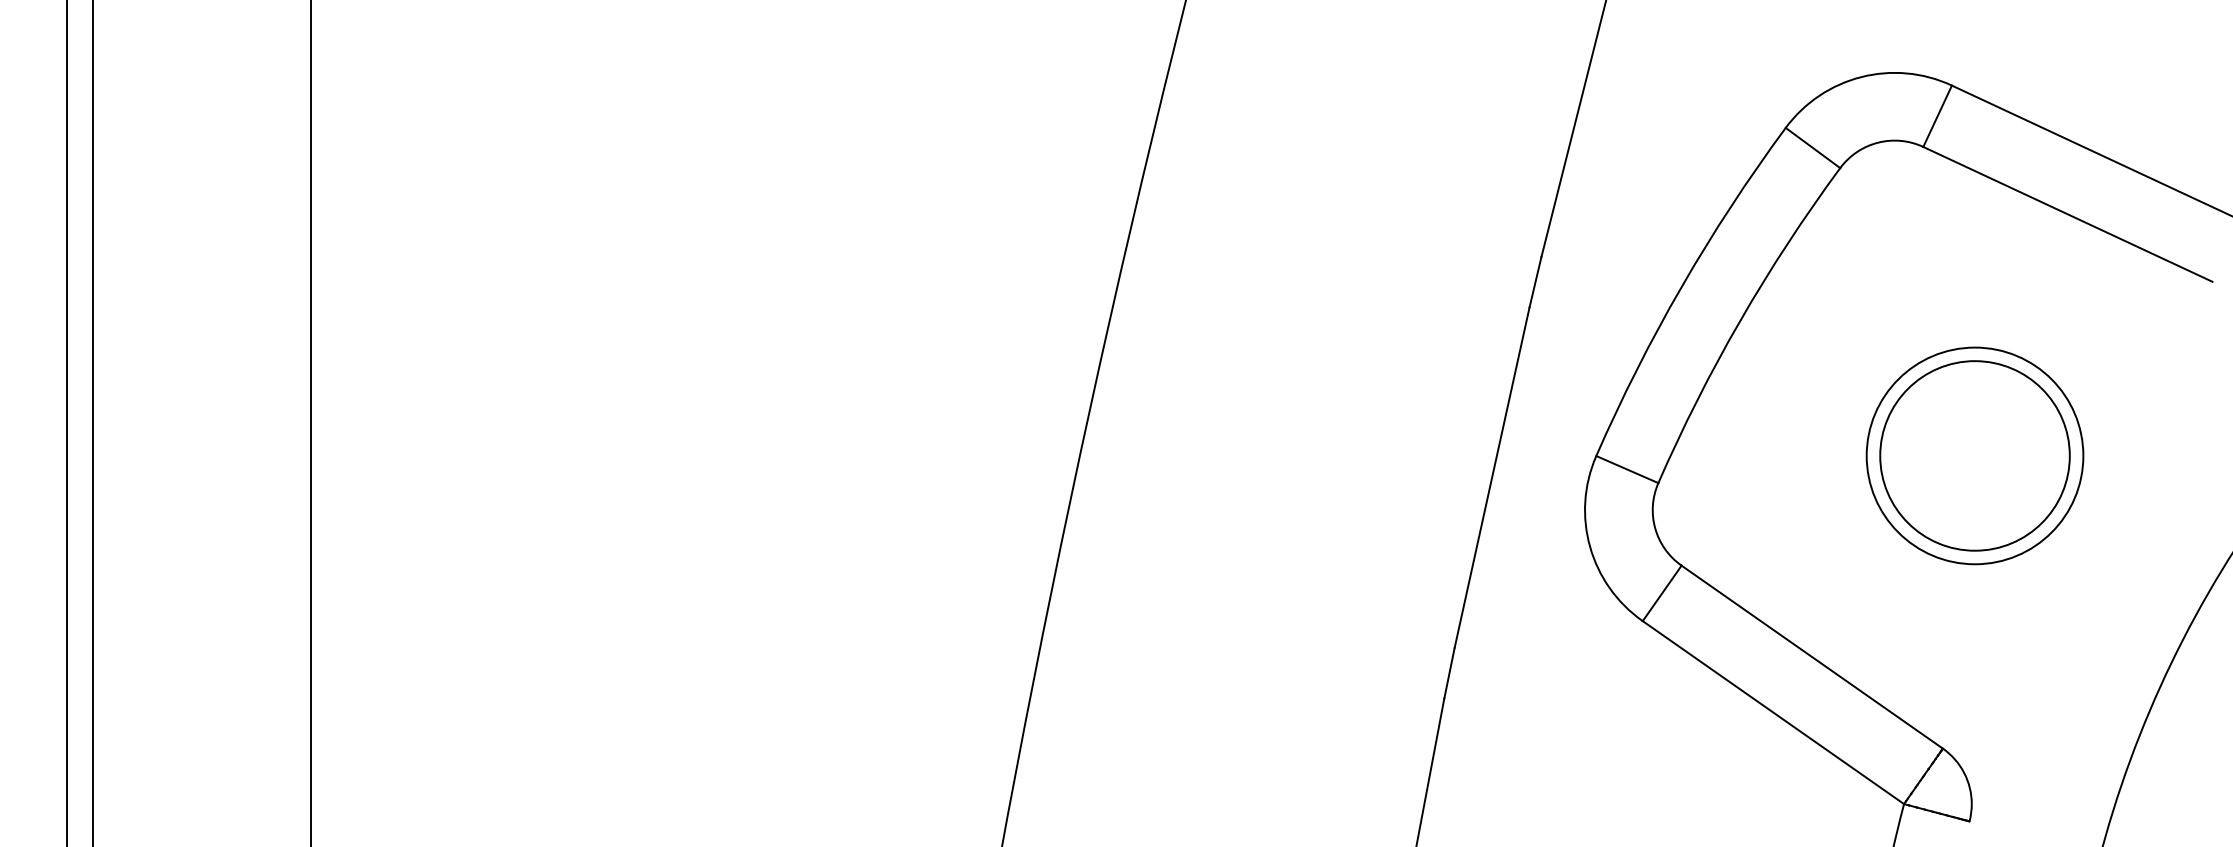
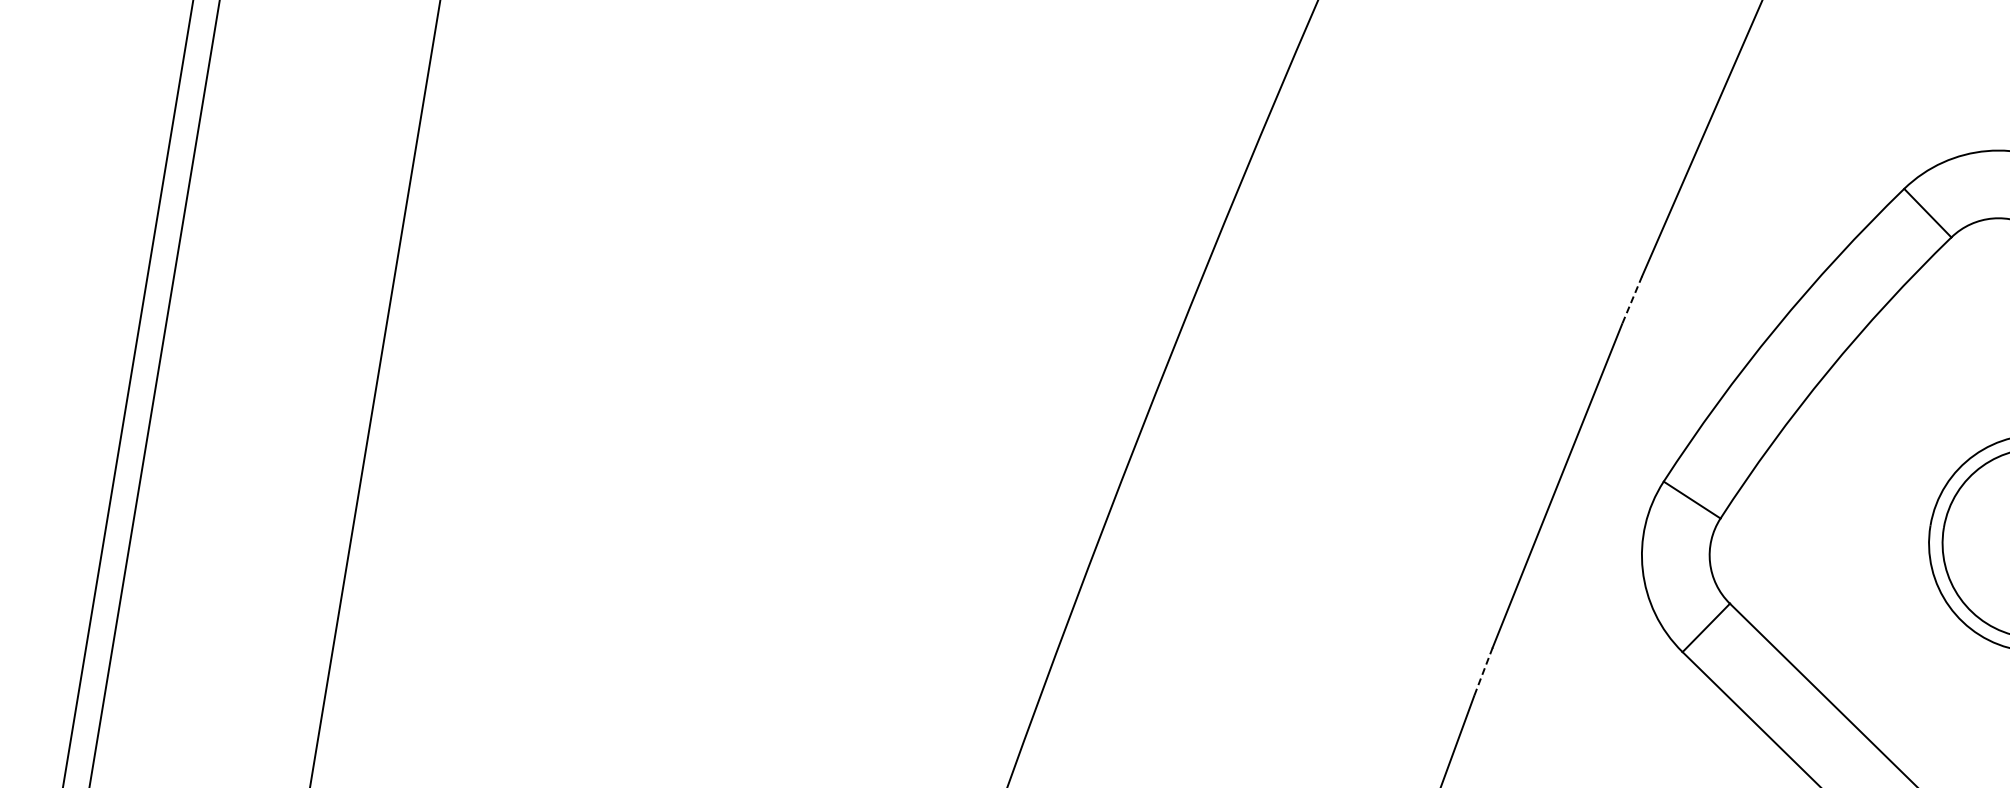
line: (1535, 282) -> (1632, 300), solid -> dashed
line: (1449, 673) -> (1483, 672), solid -> dashed

